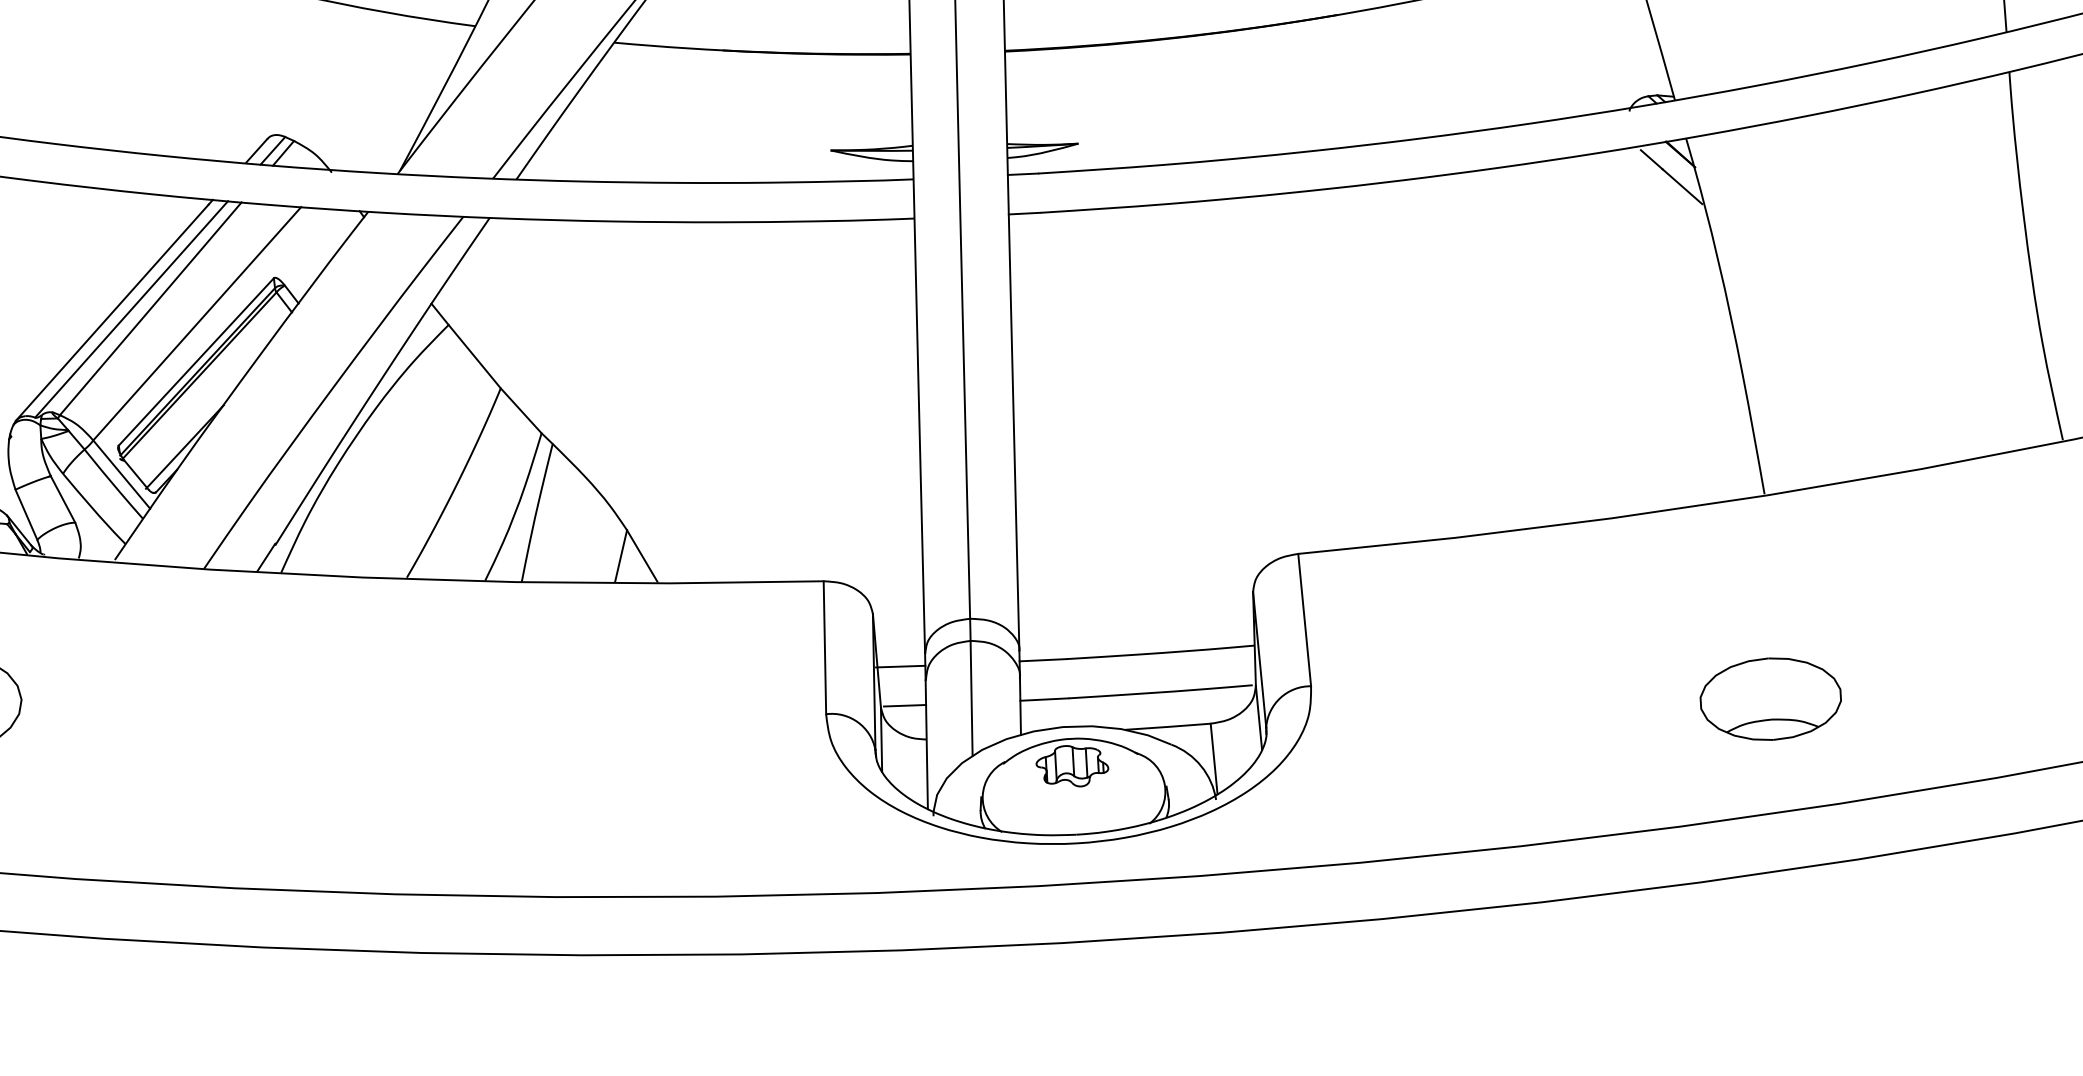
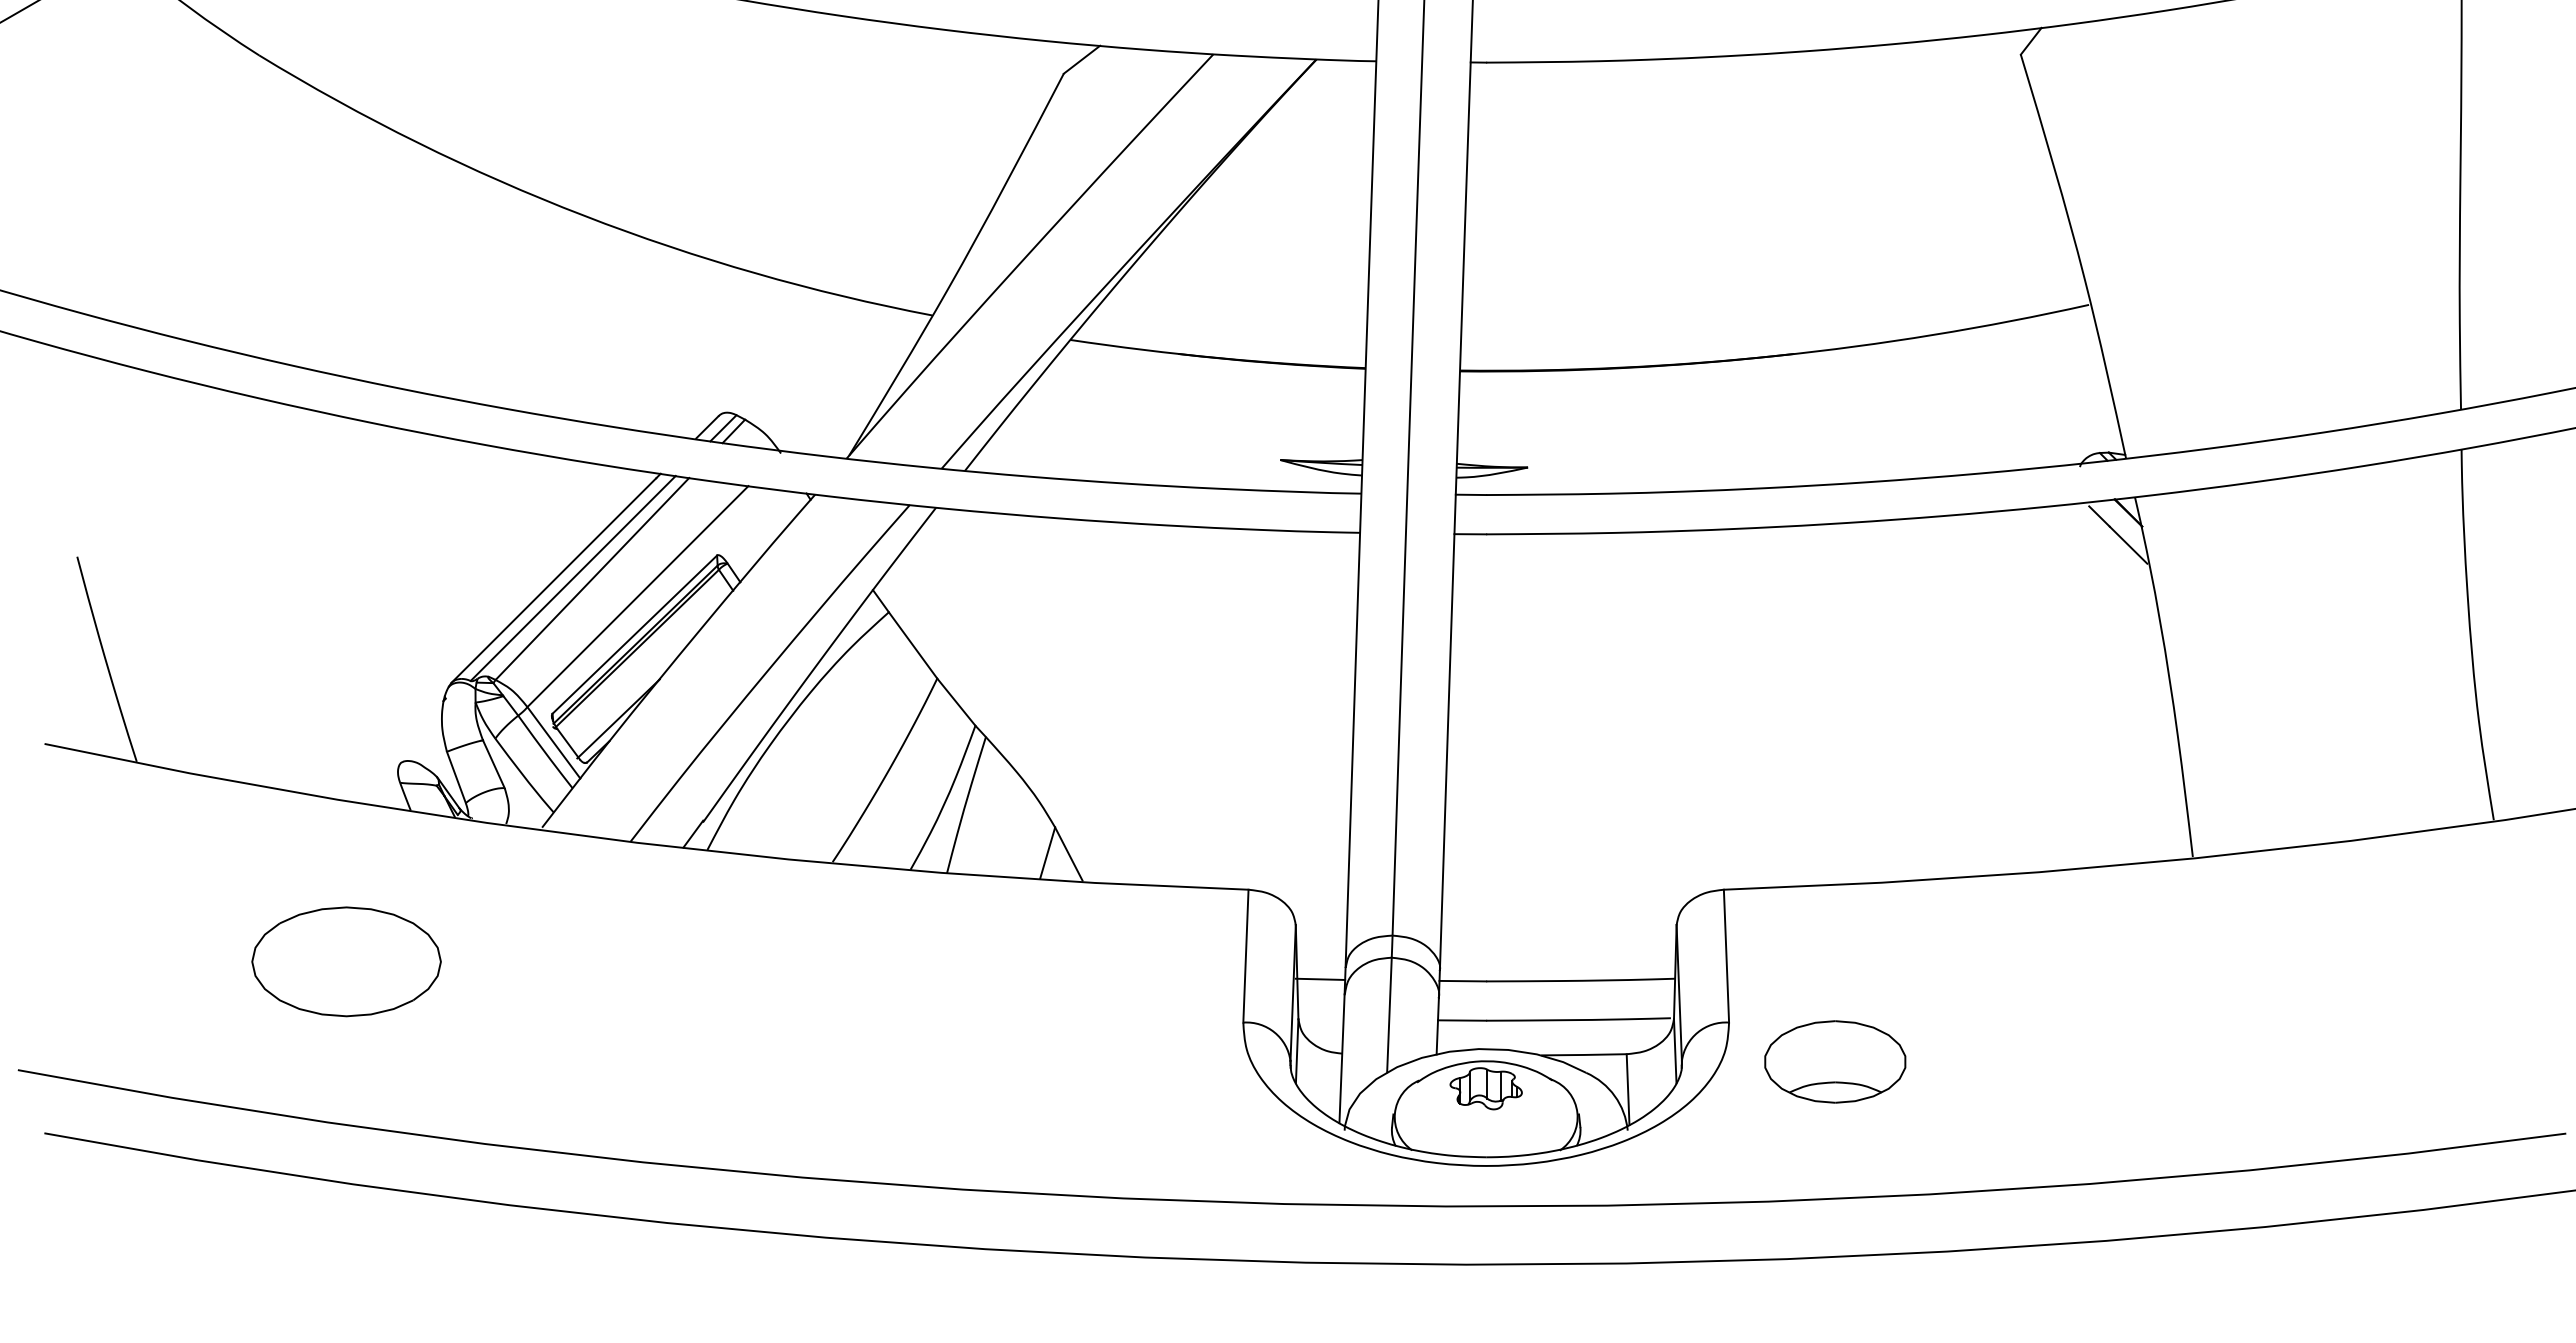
part: (1770, 698) -> (1835, 1061), moved
line: (904, 705) -> (1322, 1018), removed

